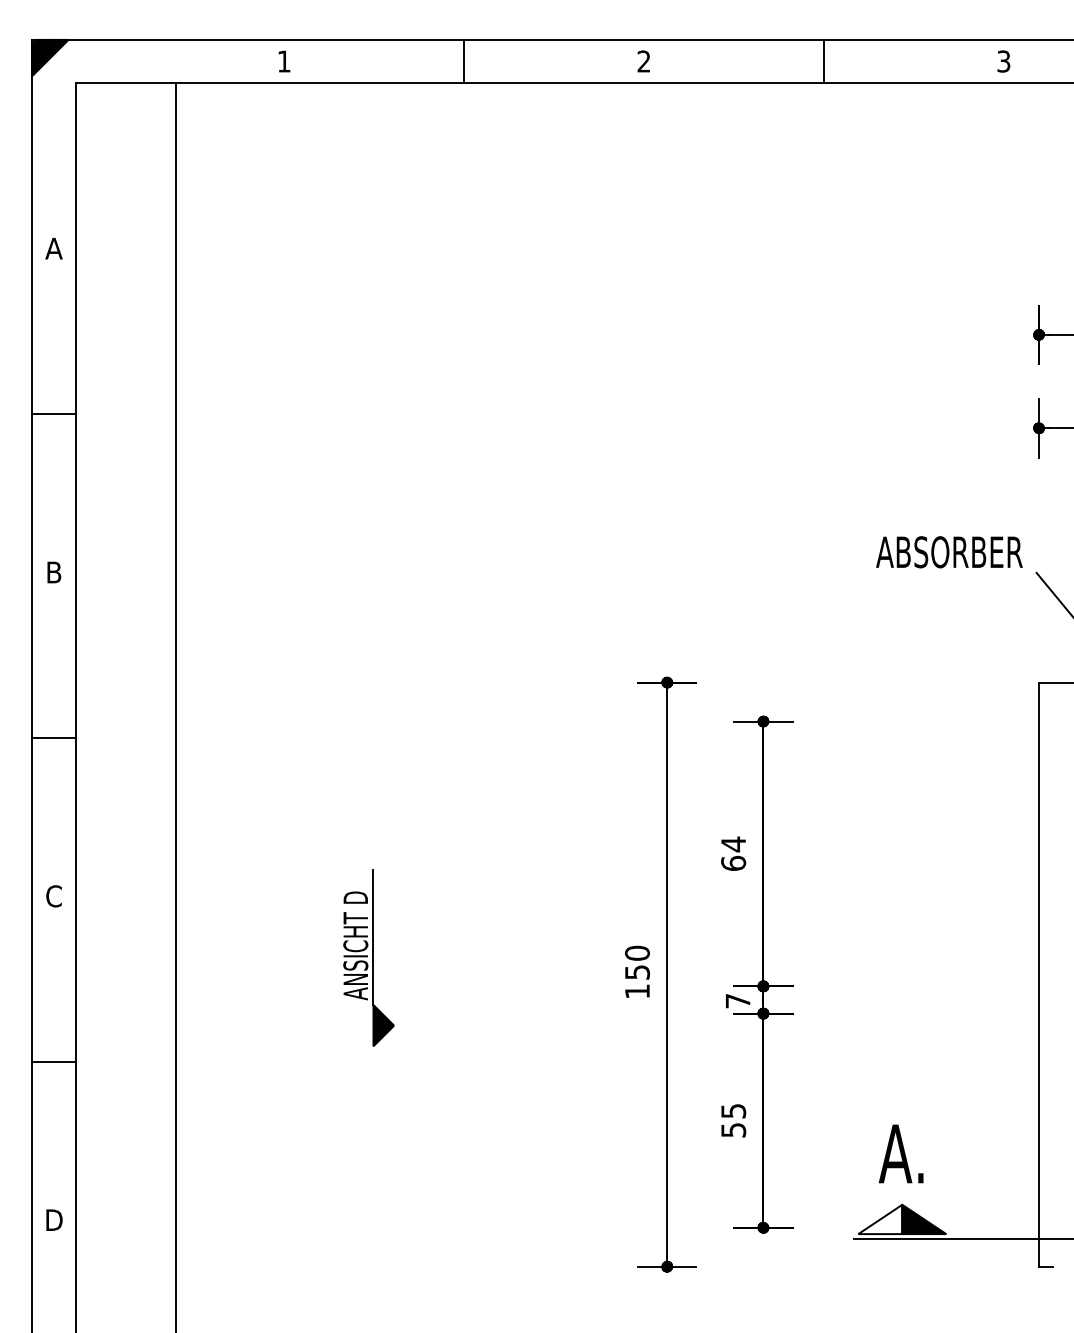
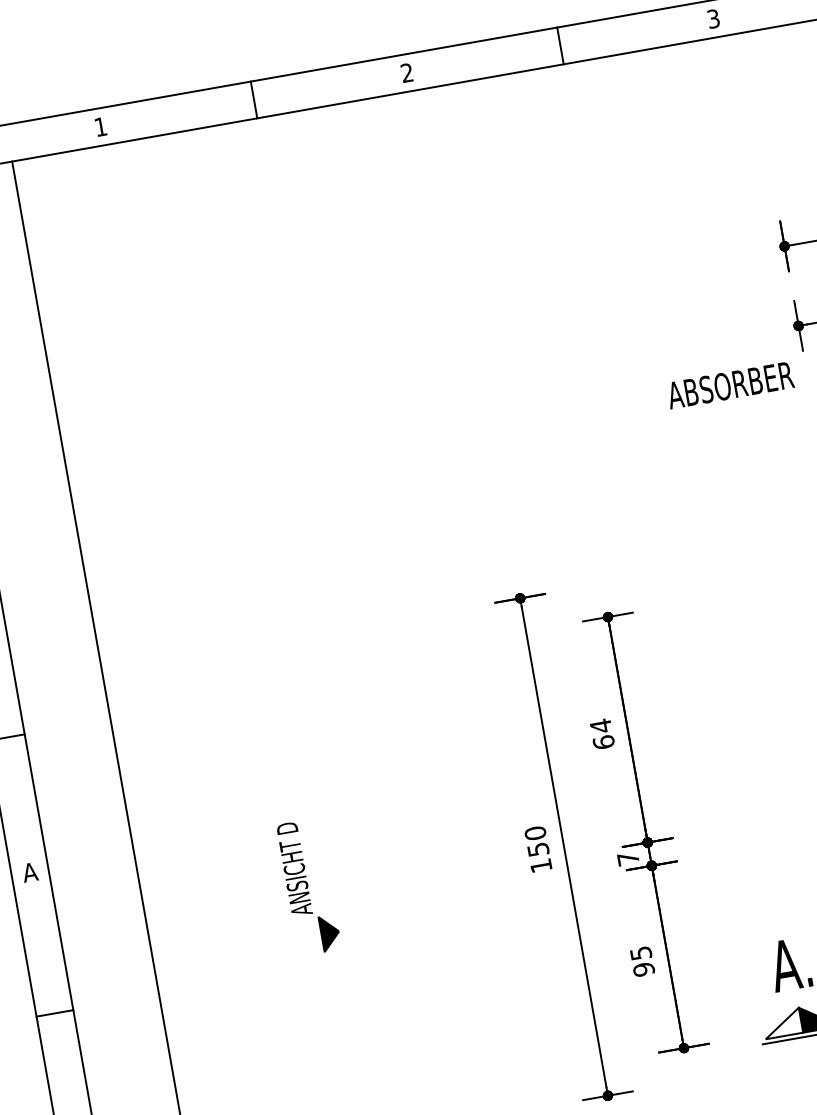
text: (949, 552) -> (730, 385), moved
text: (53, 896) -> (29, 872), C -> A
line: (373, 937) -> (308, 859), removed
text: (733, 1129) -> (643, 968), 55 -> 95

